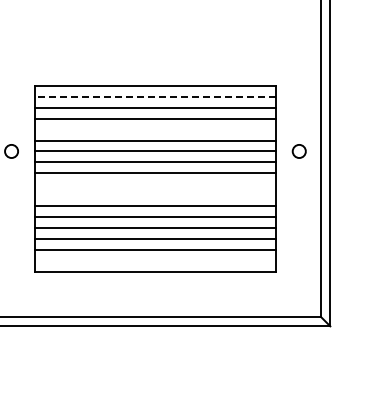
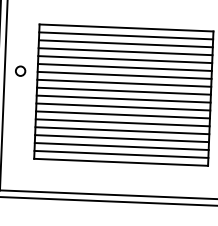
line: (154, 96) -> (125, 35), dashed -> solid
line: (155, 129) -> (125, 59), added
line: (155, 184) -> (123, 99), added
line: (155, 195) -> (123, 107), added
line: (155, 260) -> (121, 154), added

